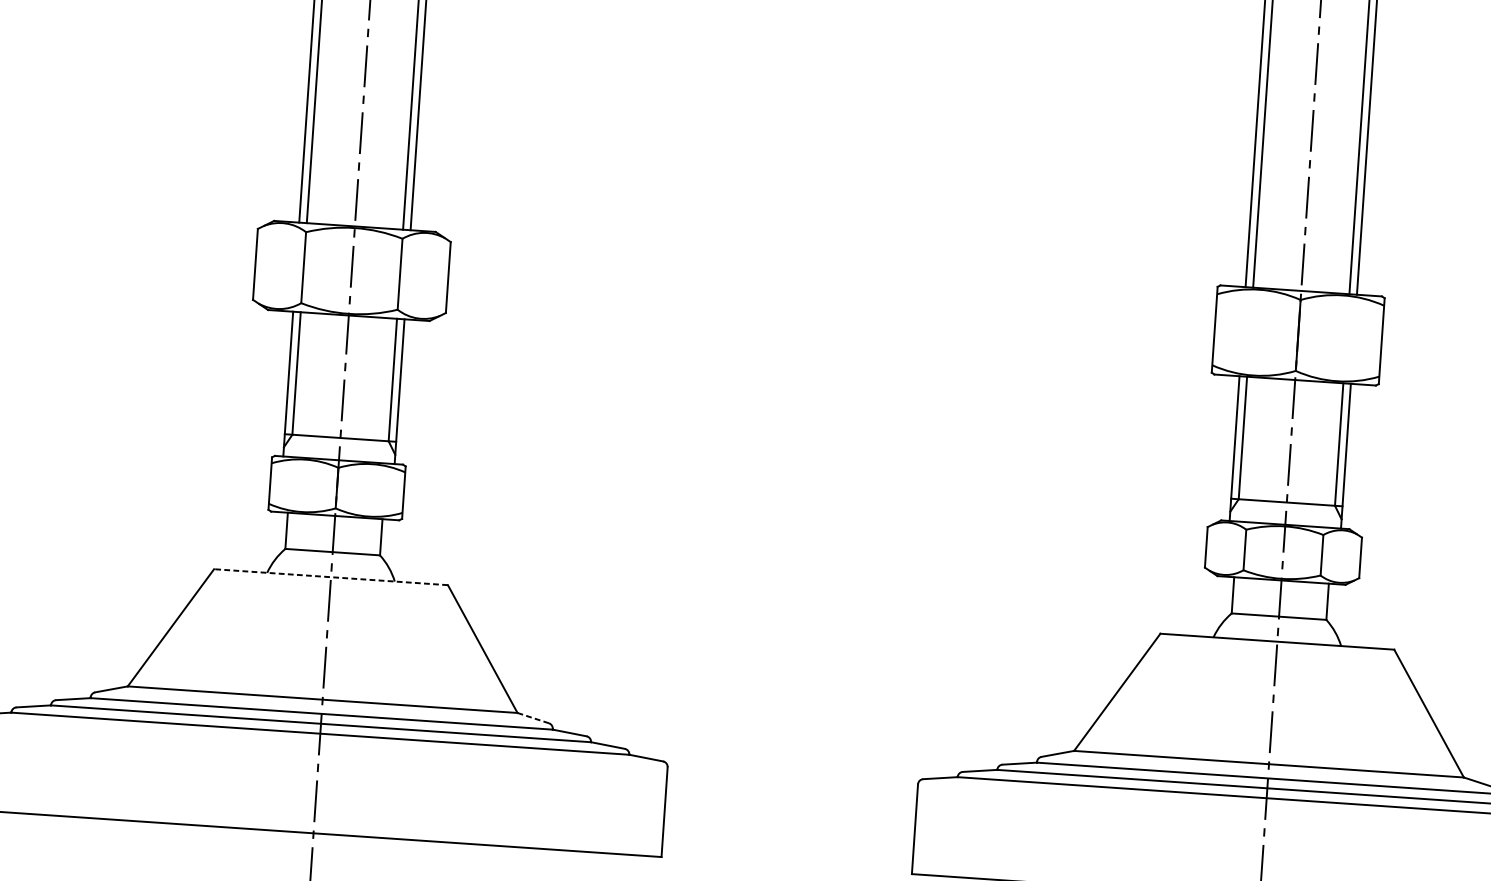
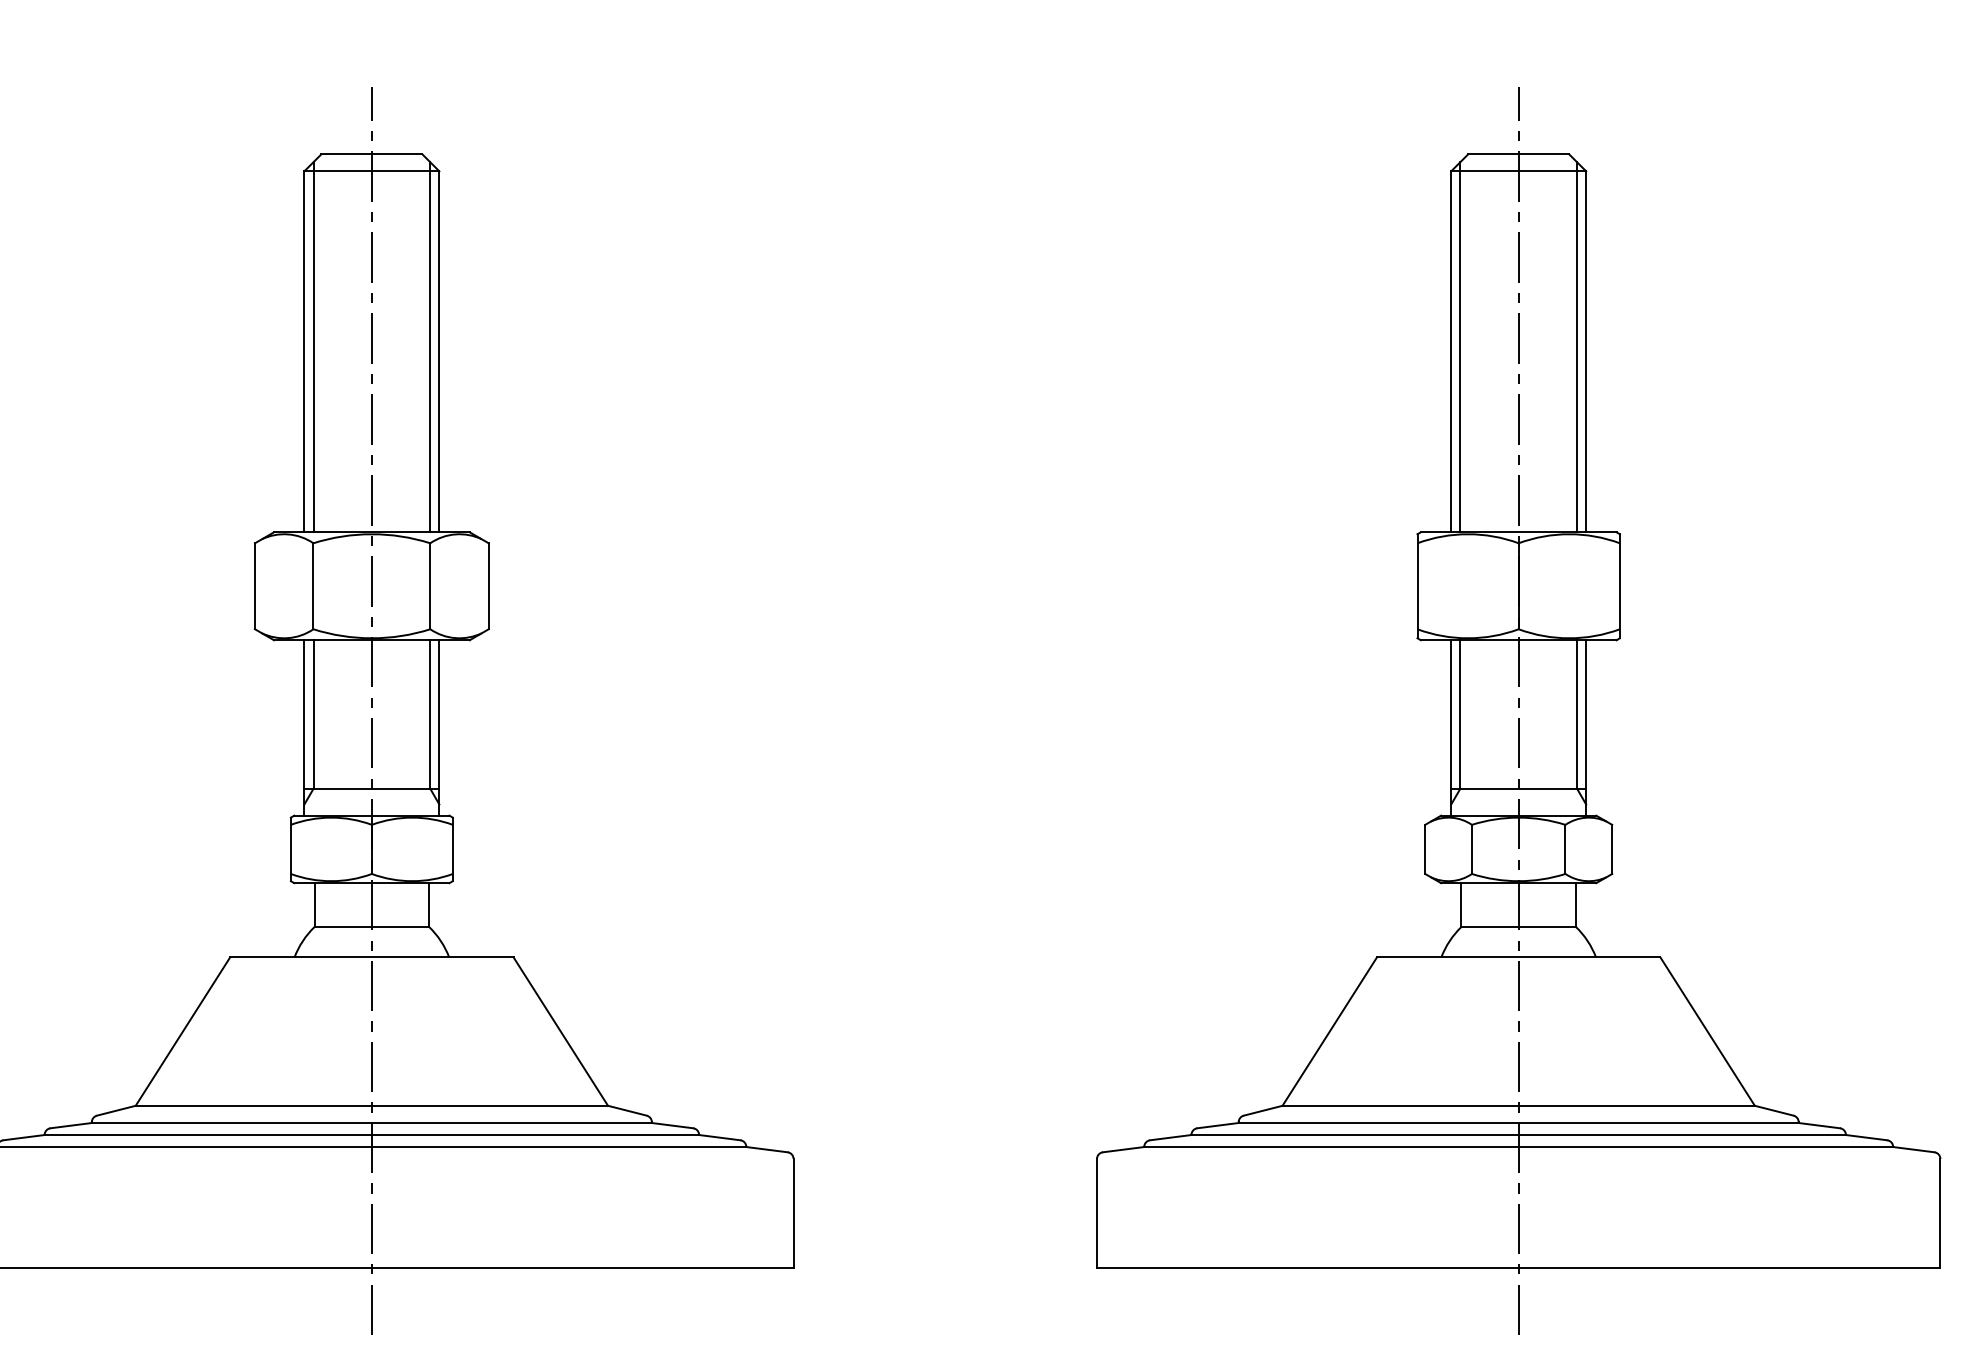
line: (330, 577) -> (371, 957), dashed -> solid
line: (533, 717) -> (627, 1110), dashed -> solid

